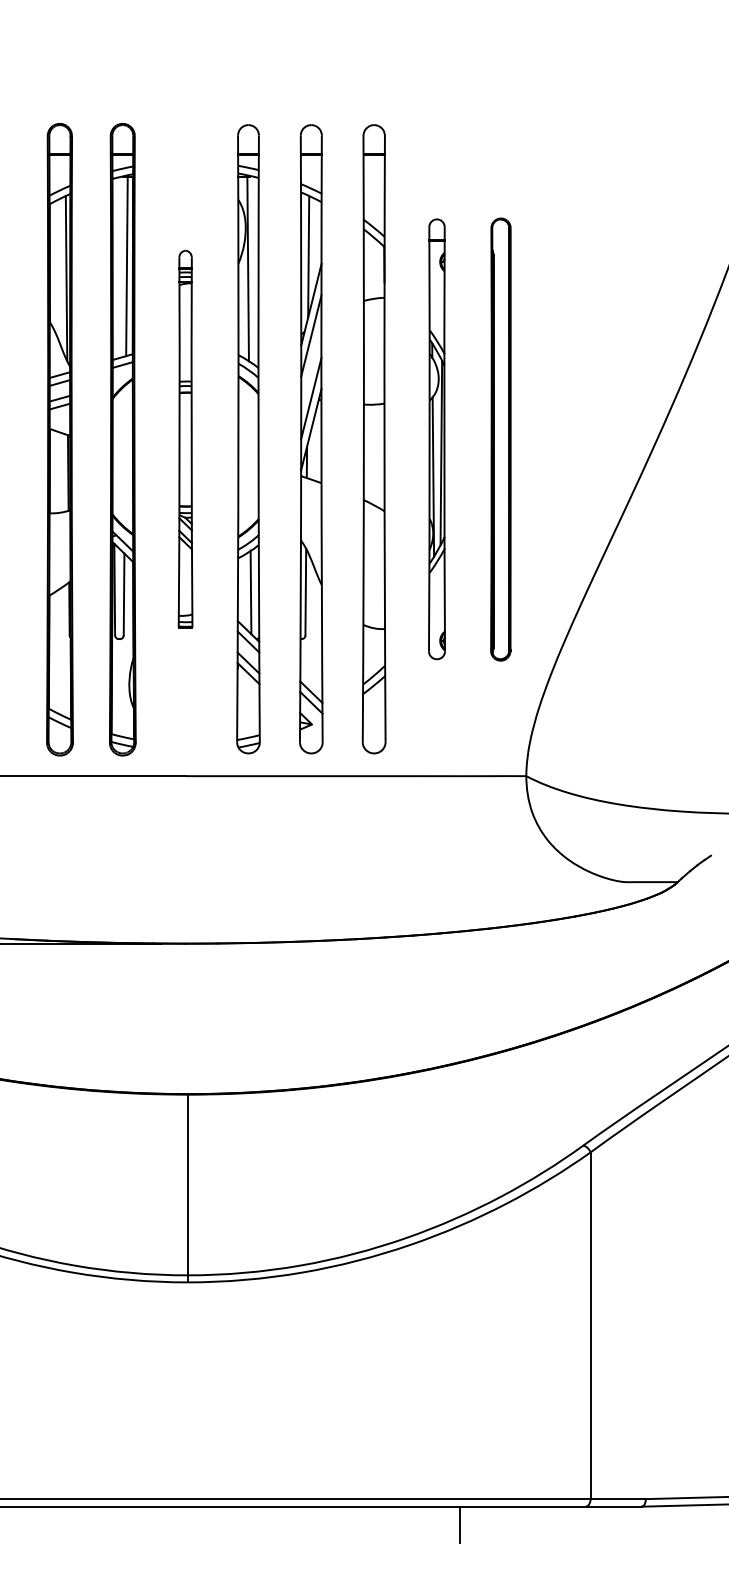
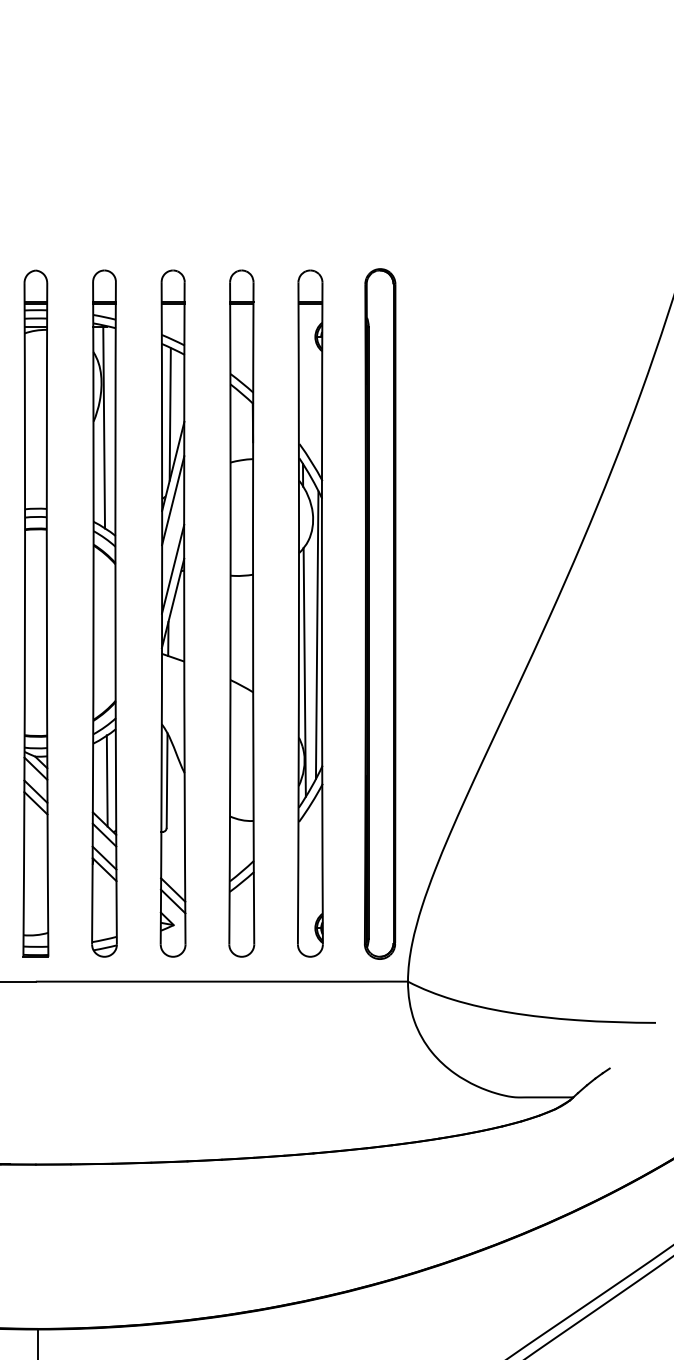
part: (185, 438) -> (35, 612), size x1.67
part: (436, 439) -> (309, 613), size x1.43
part: (500, 439) -> (379, 613), size x1.43

